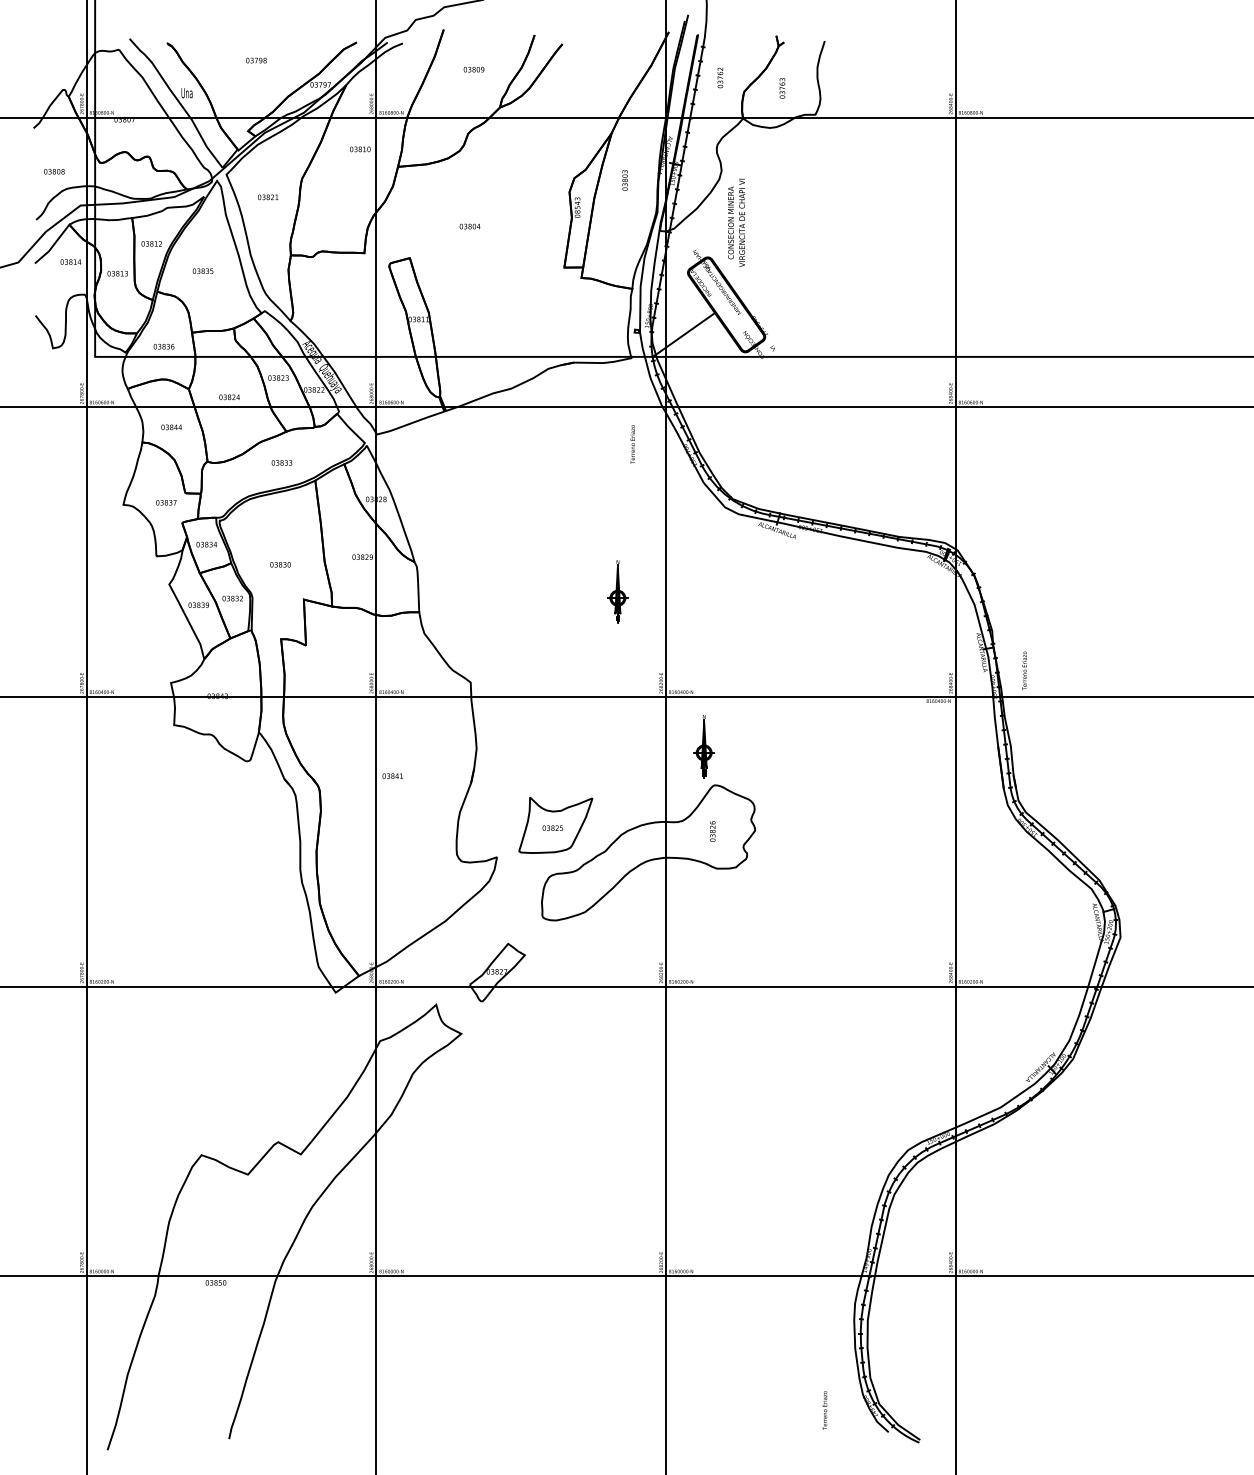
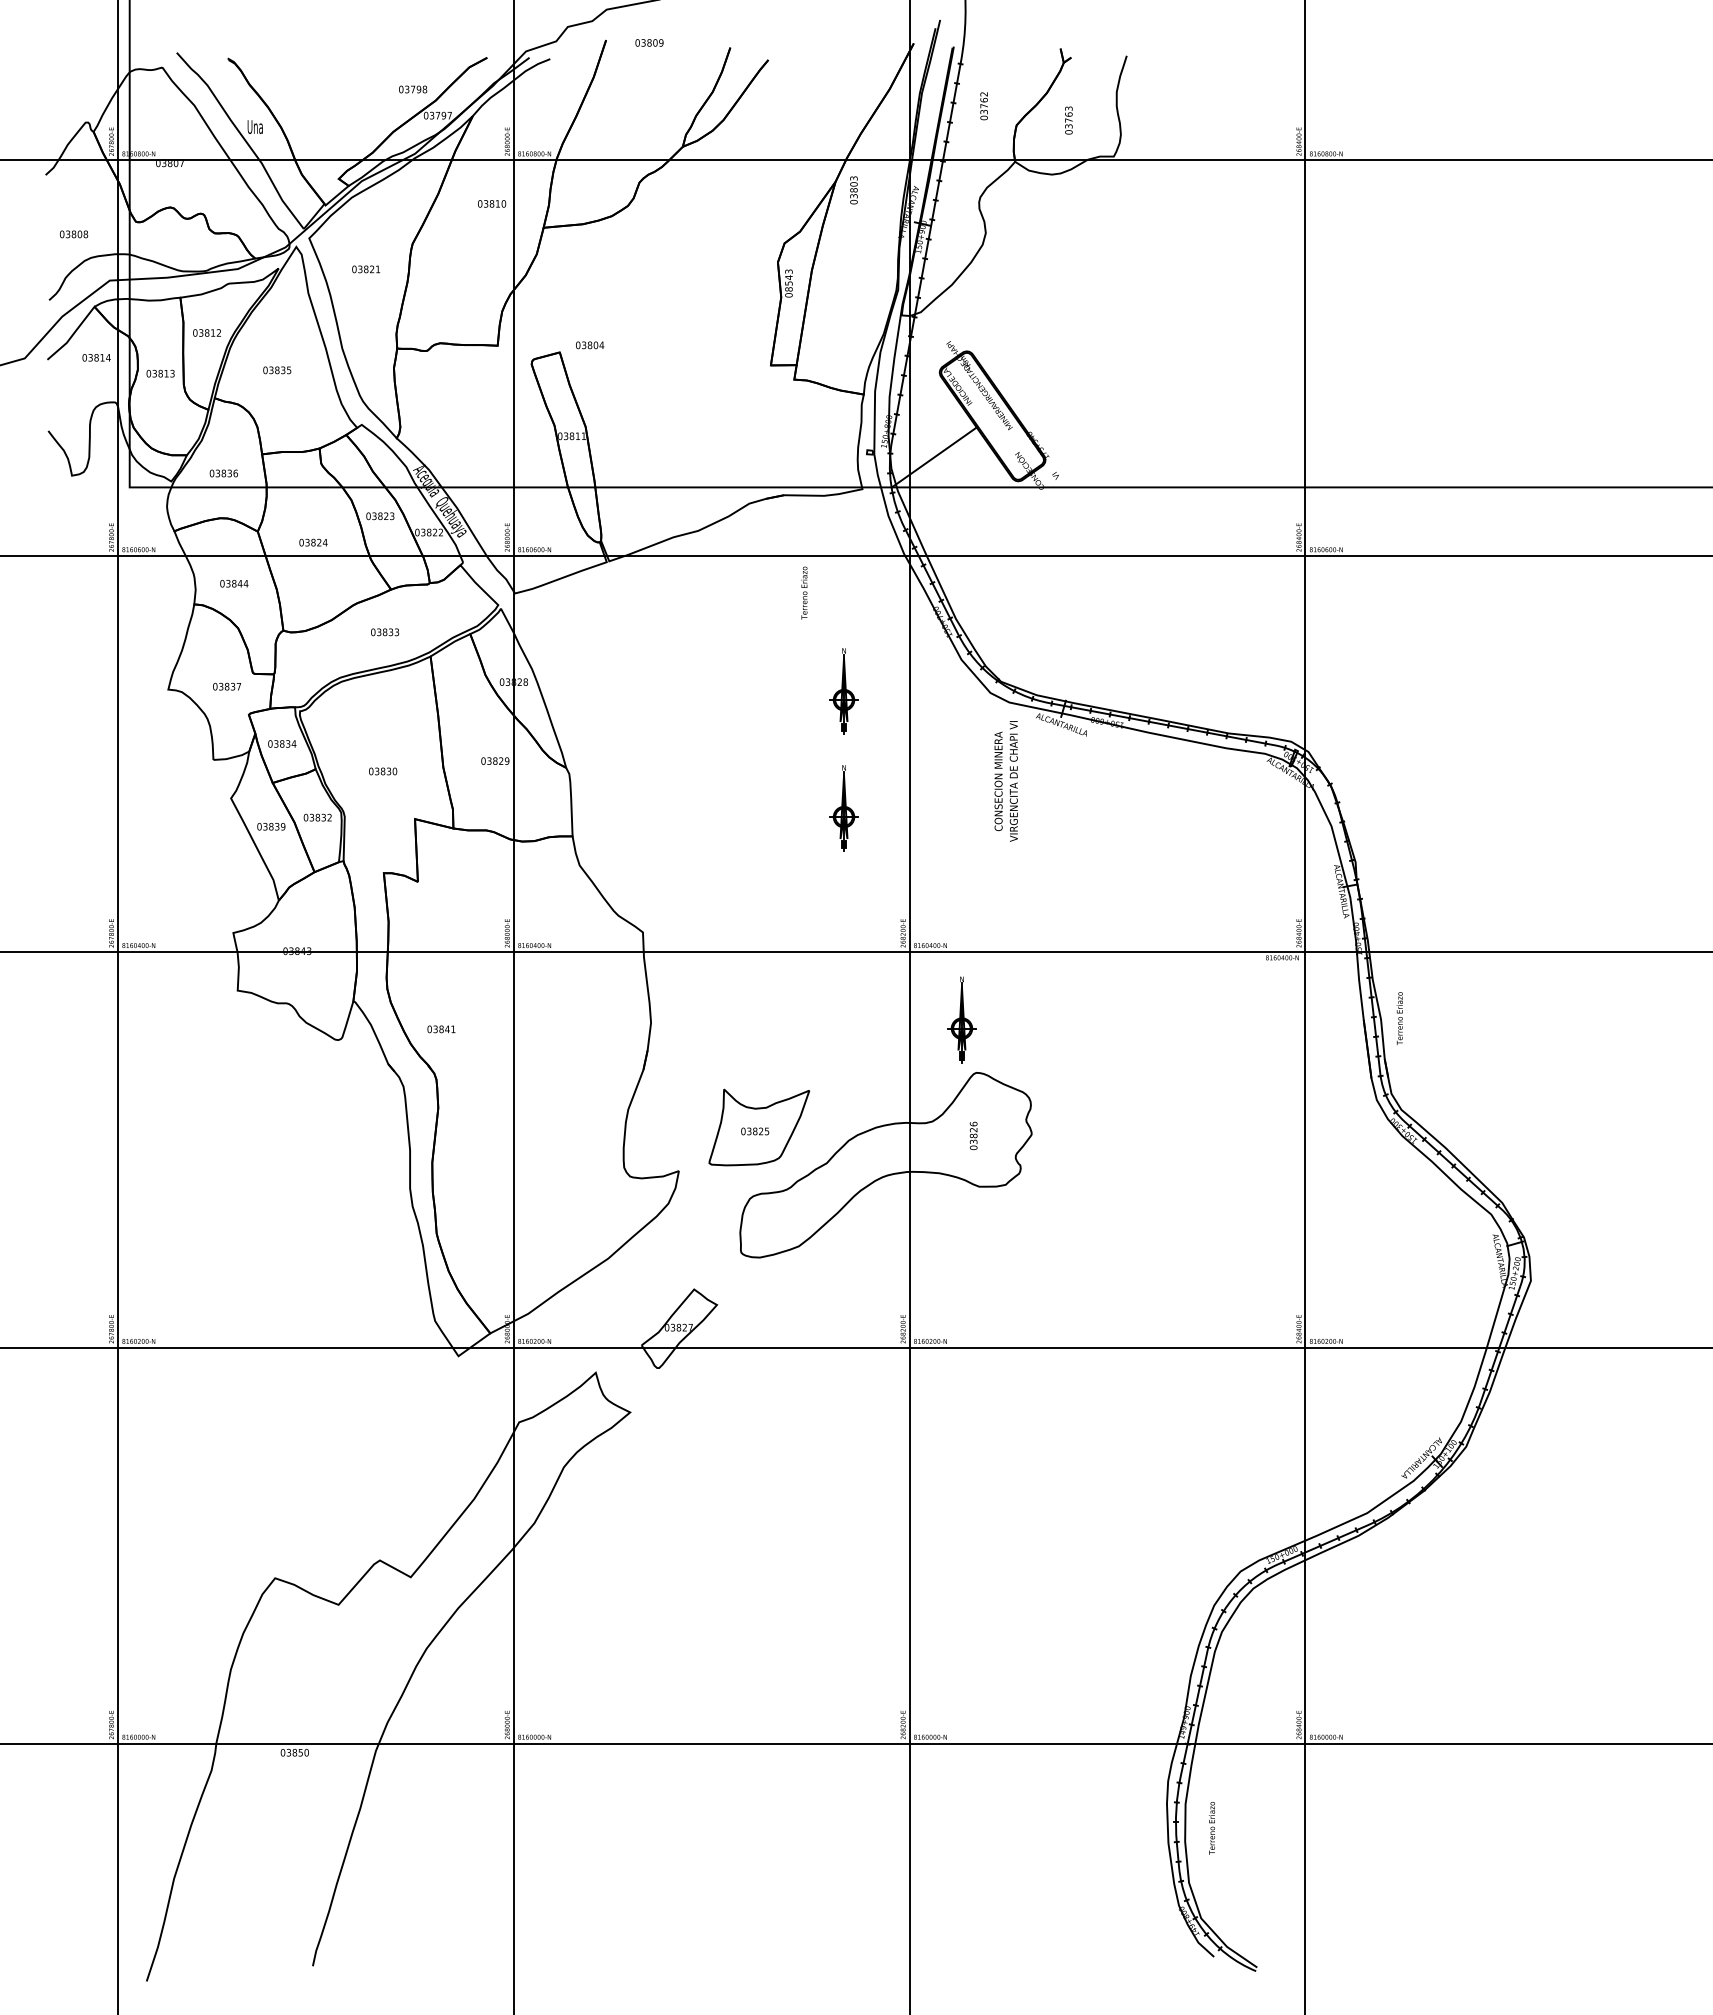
text: (256, 60) -> (413, 89), moved
text: (474, 69) -> (649, 42), moved
text: (624, 180) -> (853, 190), moved
text: (736, 223) -> (1005, 781), moved
text: (470, 226) -> (590, 345), moved
text: (632, 444) -> (804, 592), moved
part: (617, 506) -> (843, 691), added
text: (1024, 670) -> (1399, 1018), moved
text: (392, 776) -> (441, 1029), moved
text: (824, 1410) -> (1211, 1828), moved

